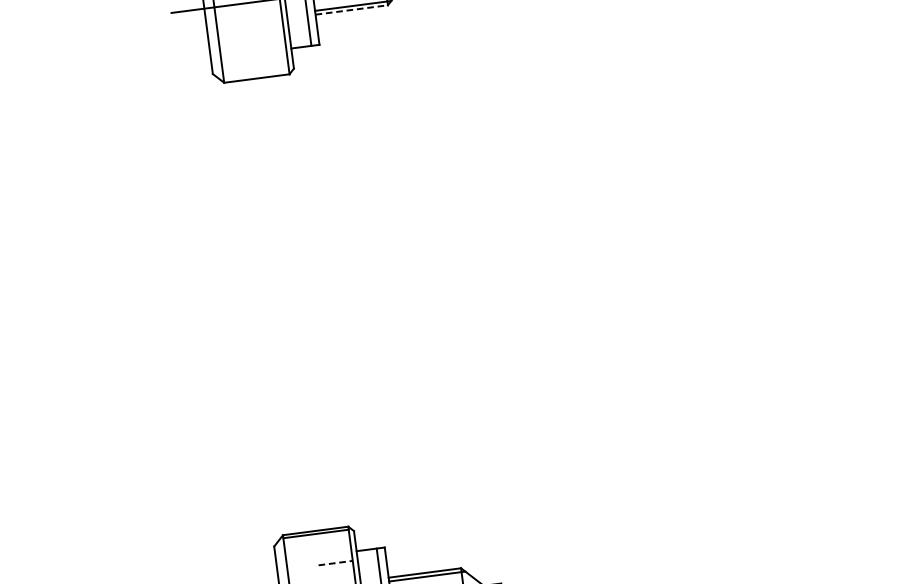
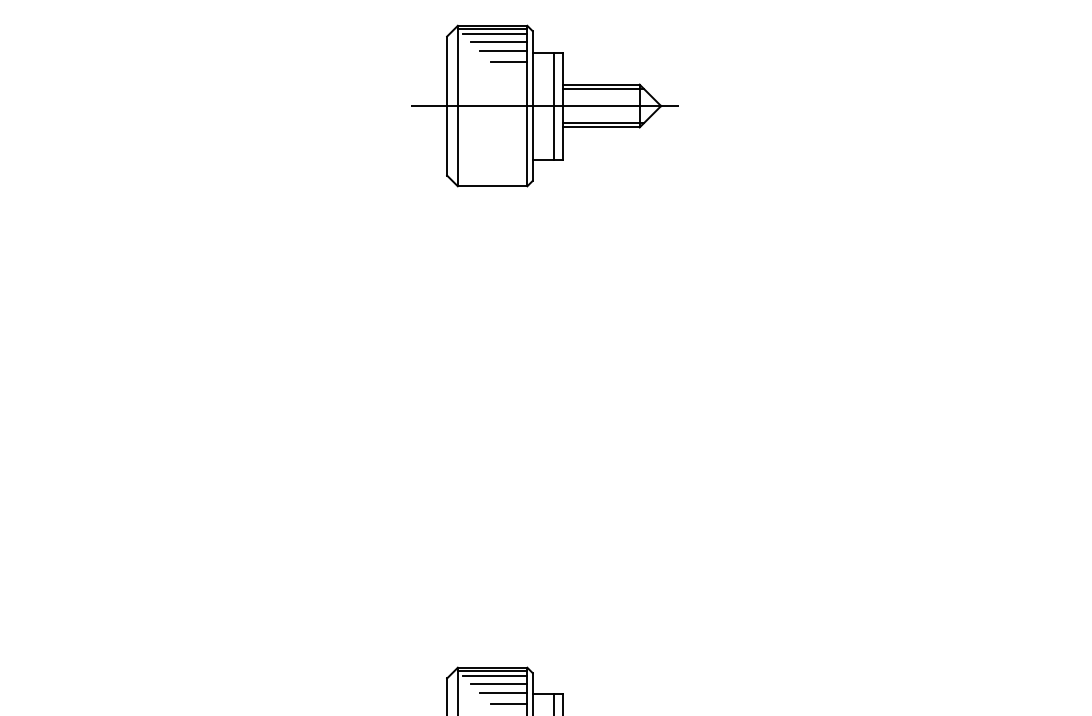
line: (352, 9) -> (601, 127), dashed -> solid
line: (319, 538) -> (495, 676), added
line: (323, 545) -> (498, 683), added
line: (329, 553) -> (503, 693), added
line: (336, 563) -> (509, 704), dashed -> solid

